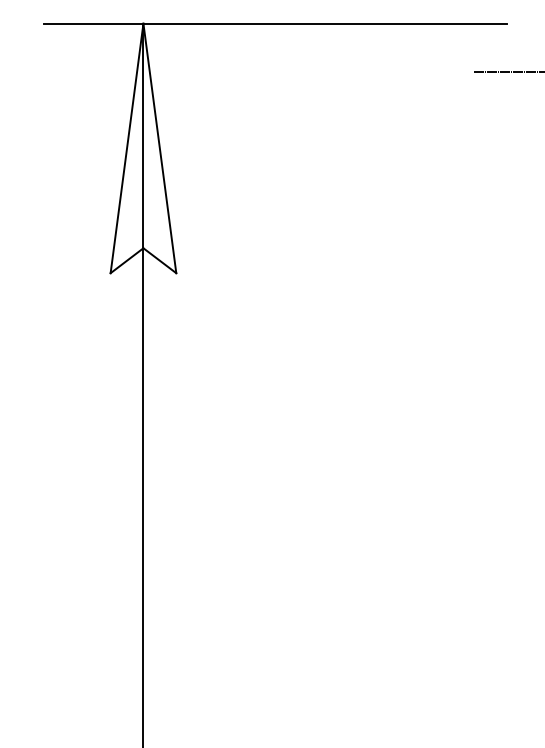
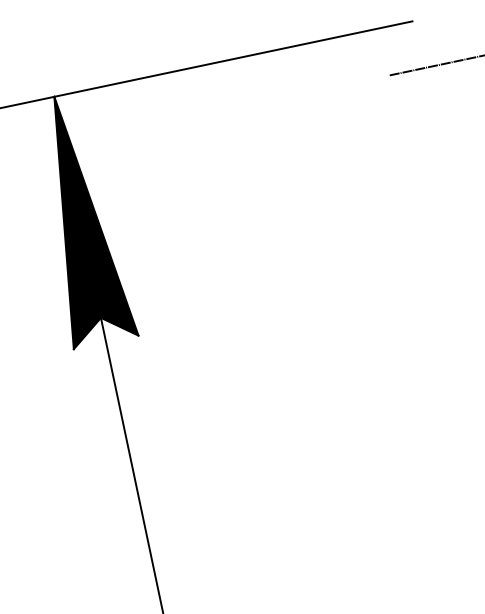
fill: (143, 148) -> (80, 219), added

